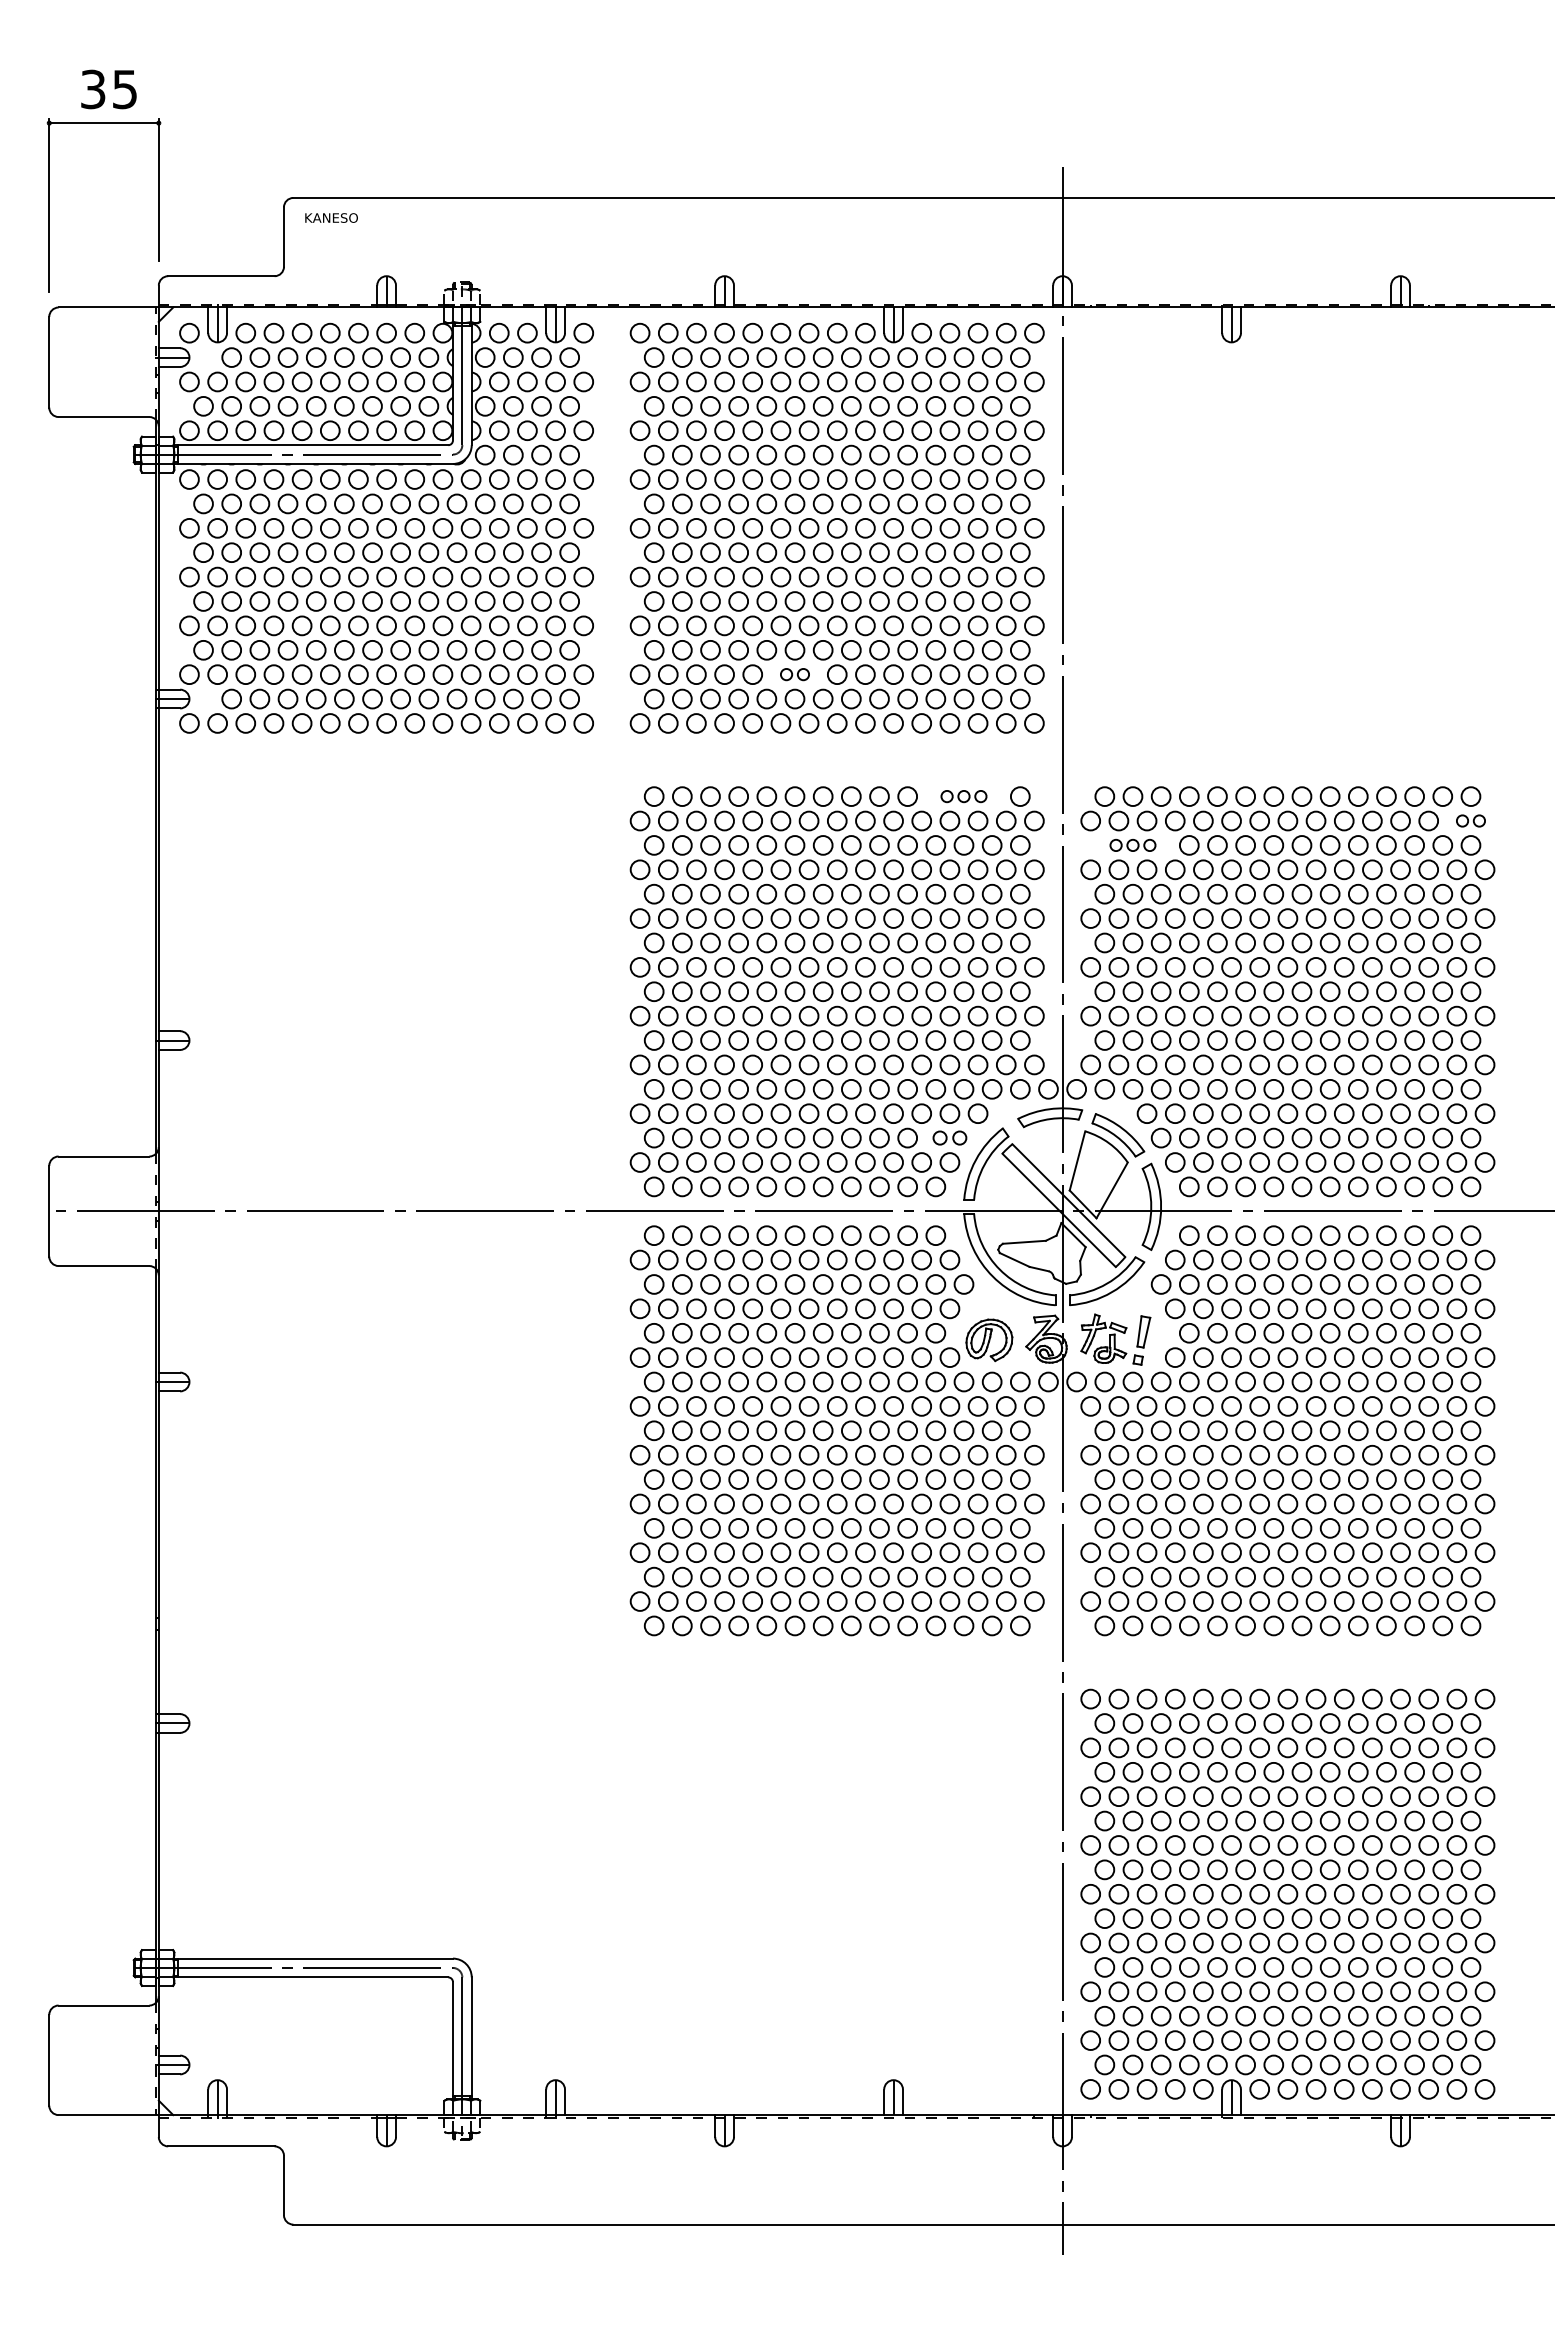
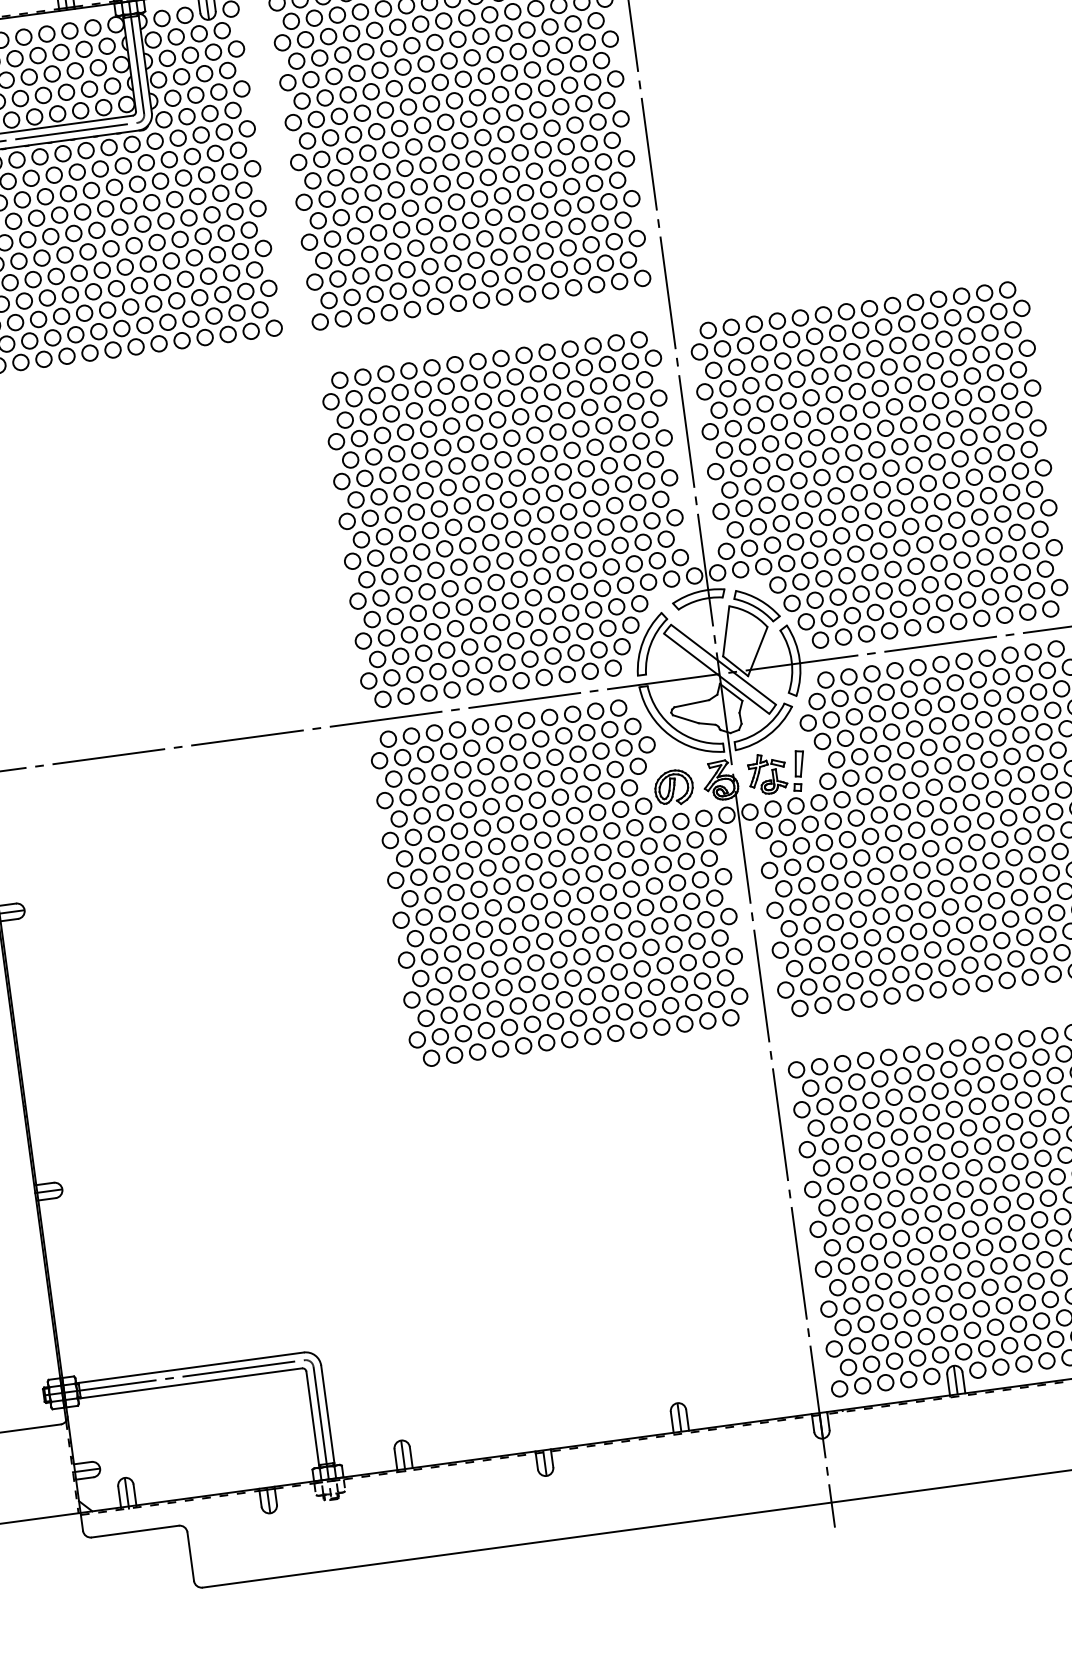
part: (794, 674) -> (441, 264), size x1.67
part: (963, 796) -> (592, 345), size x1.67
part: (1470, 820) -> (1009, 309), size x1.67
part: (1132, 845) -> (736, 367), size x1.67
part: (949, 1137) -> (618, 626), size x1.43

